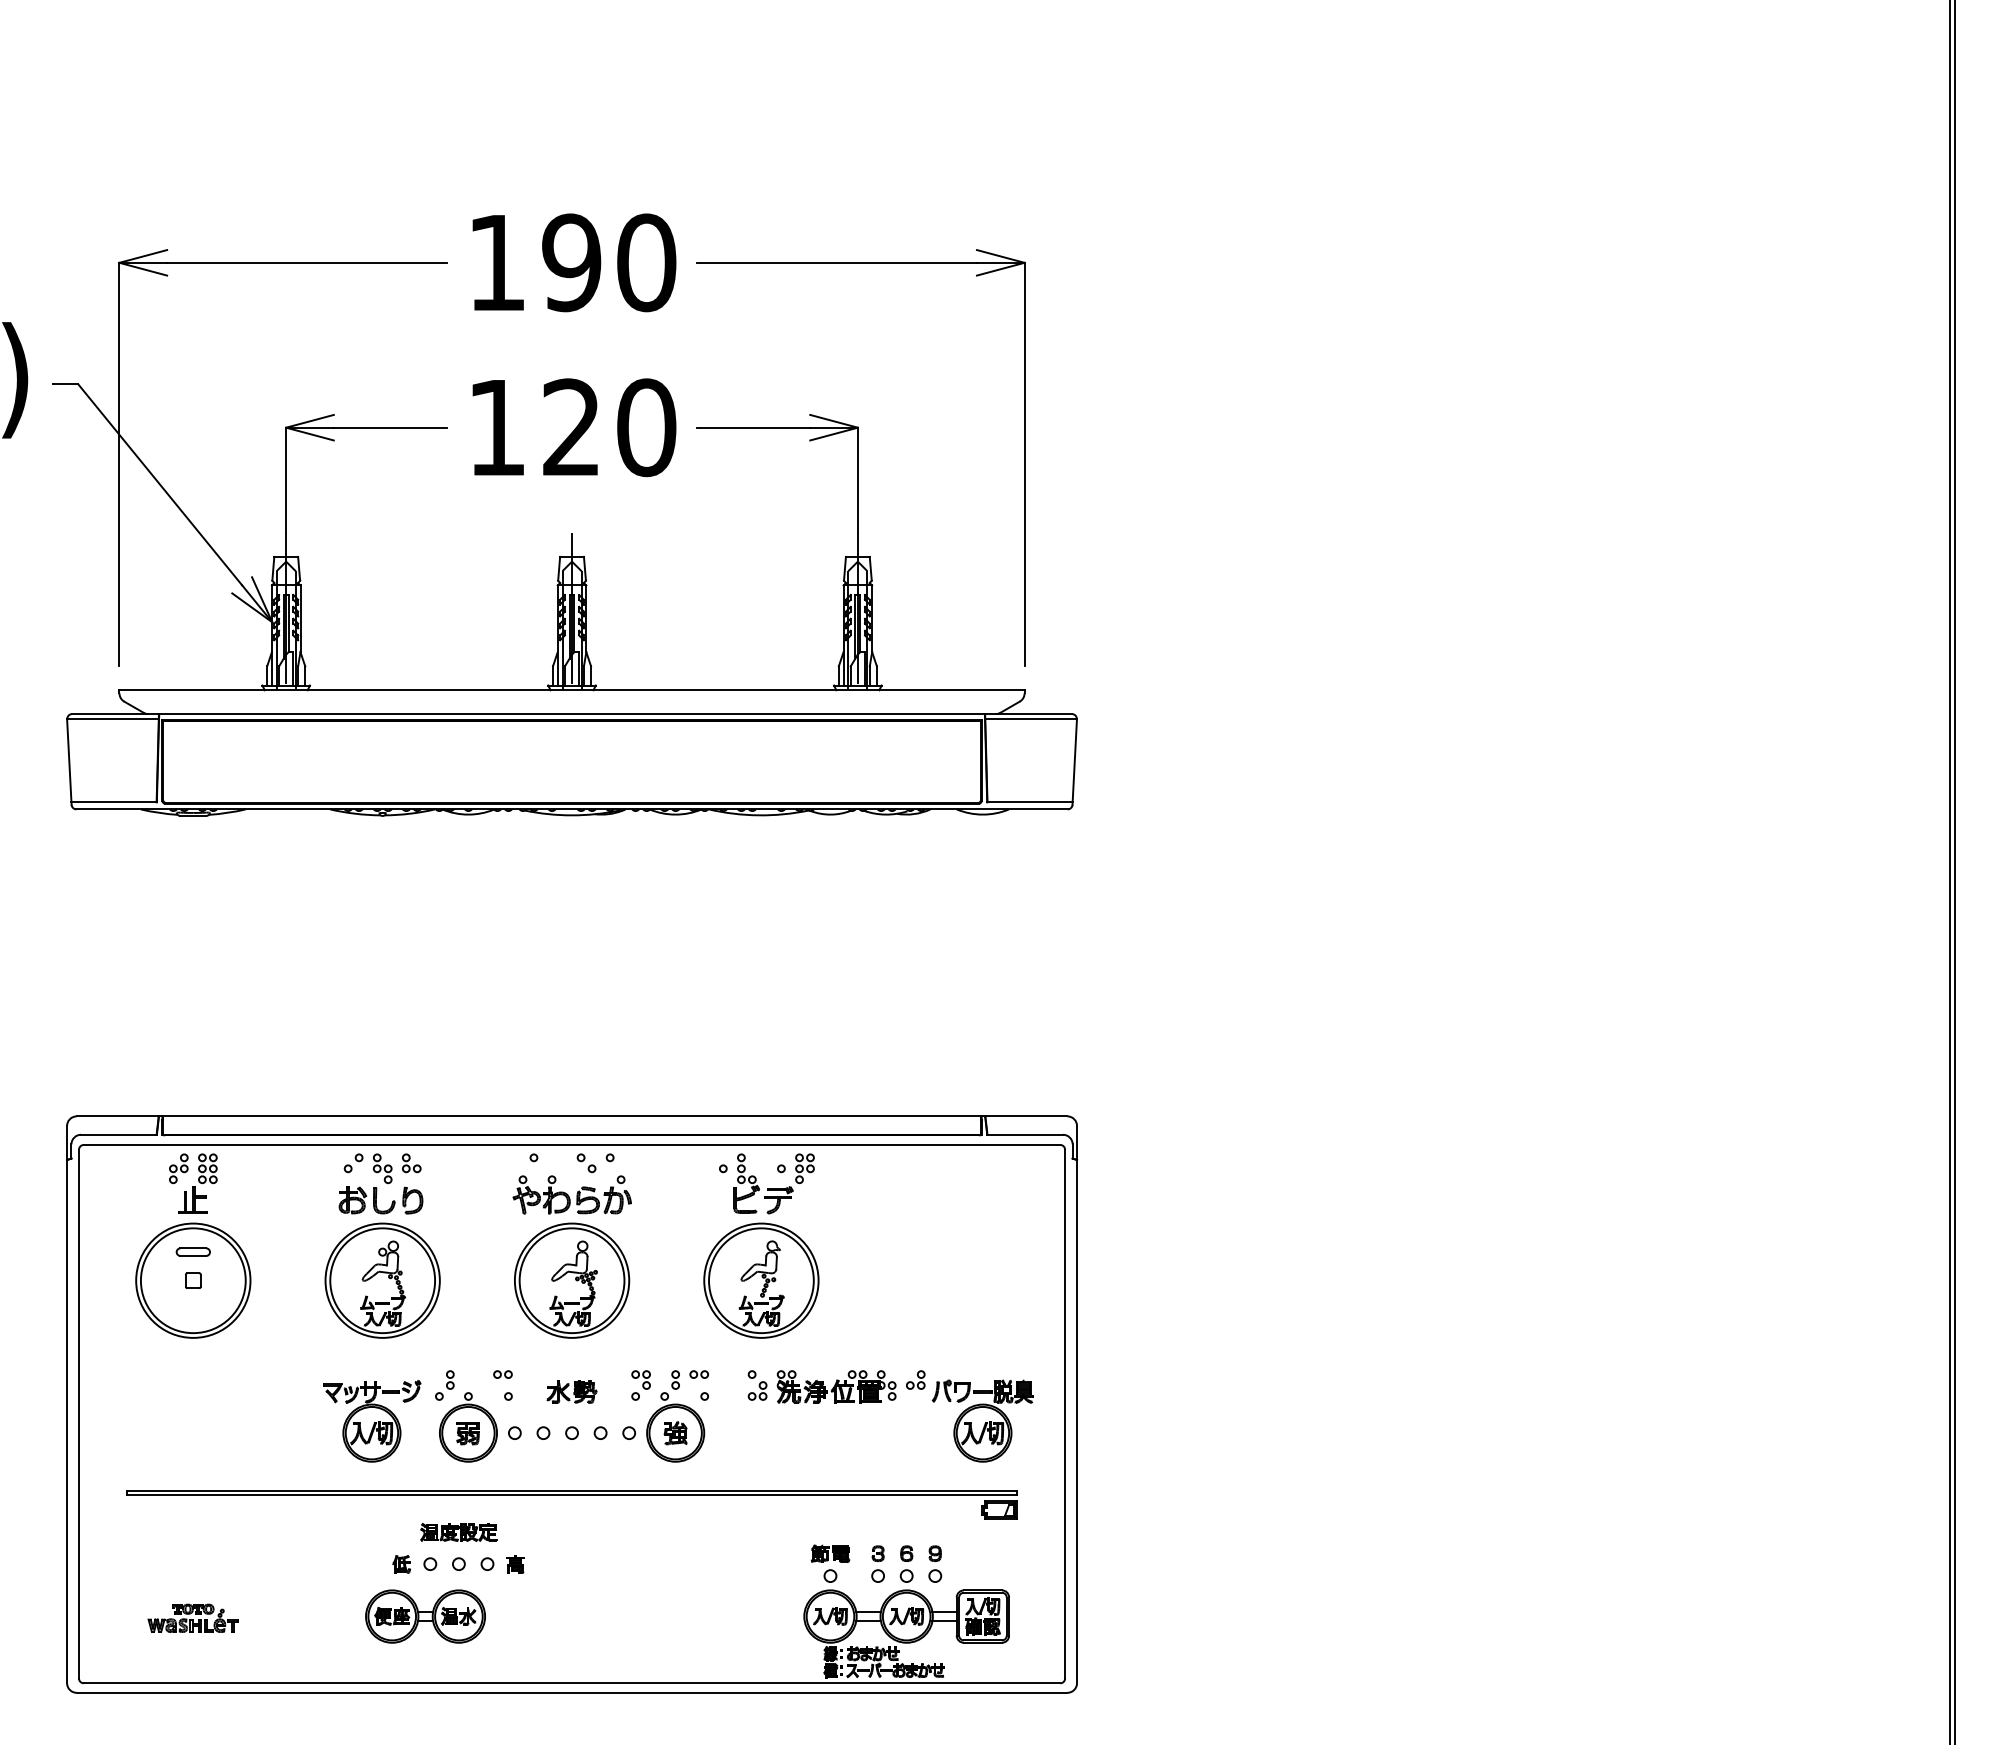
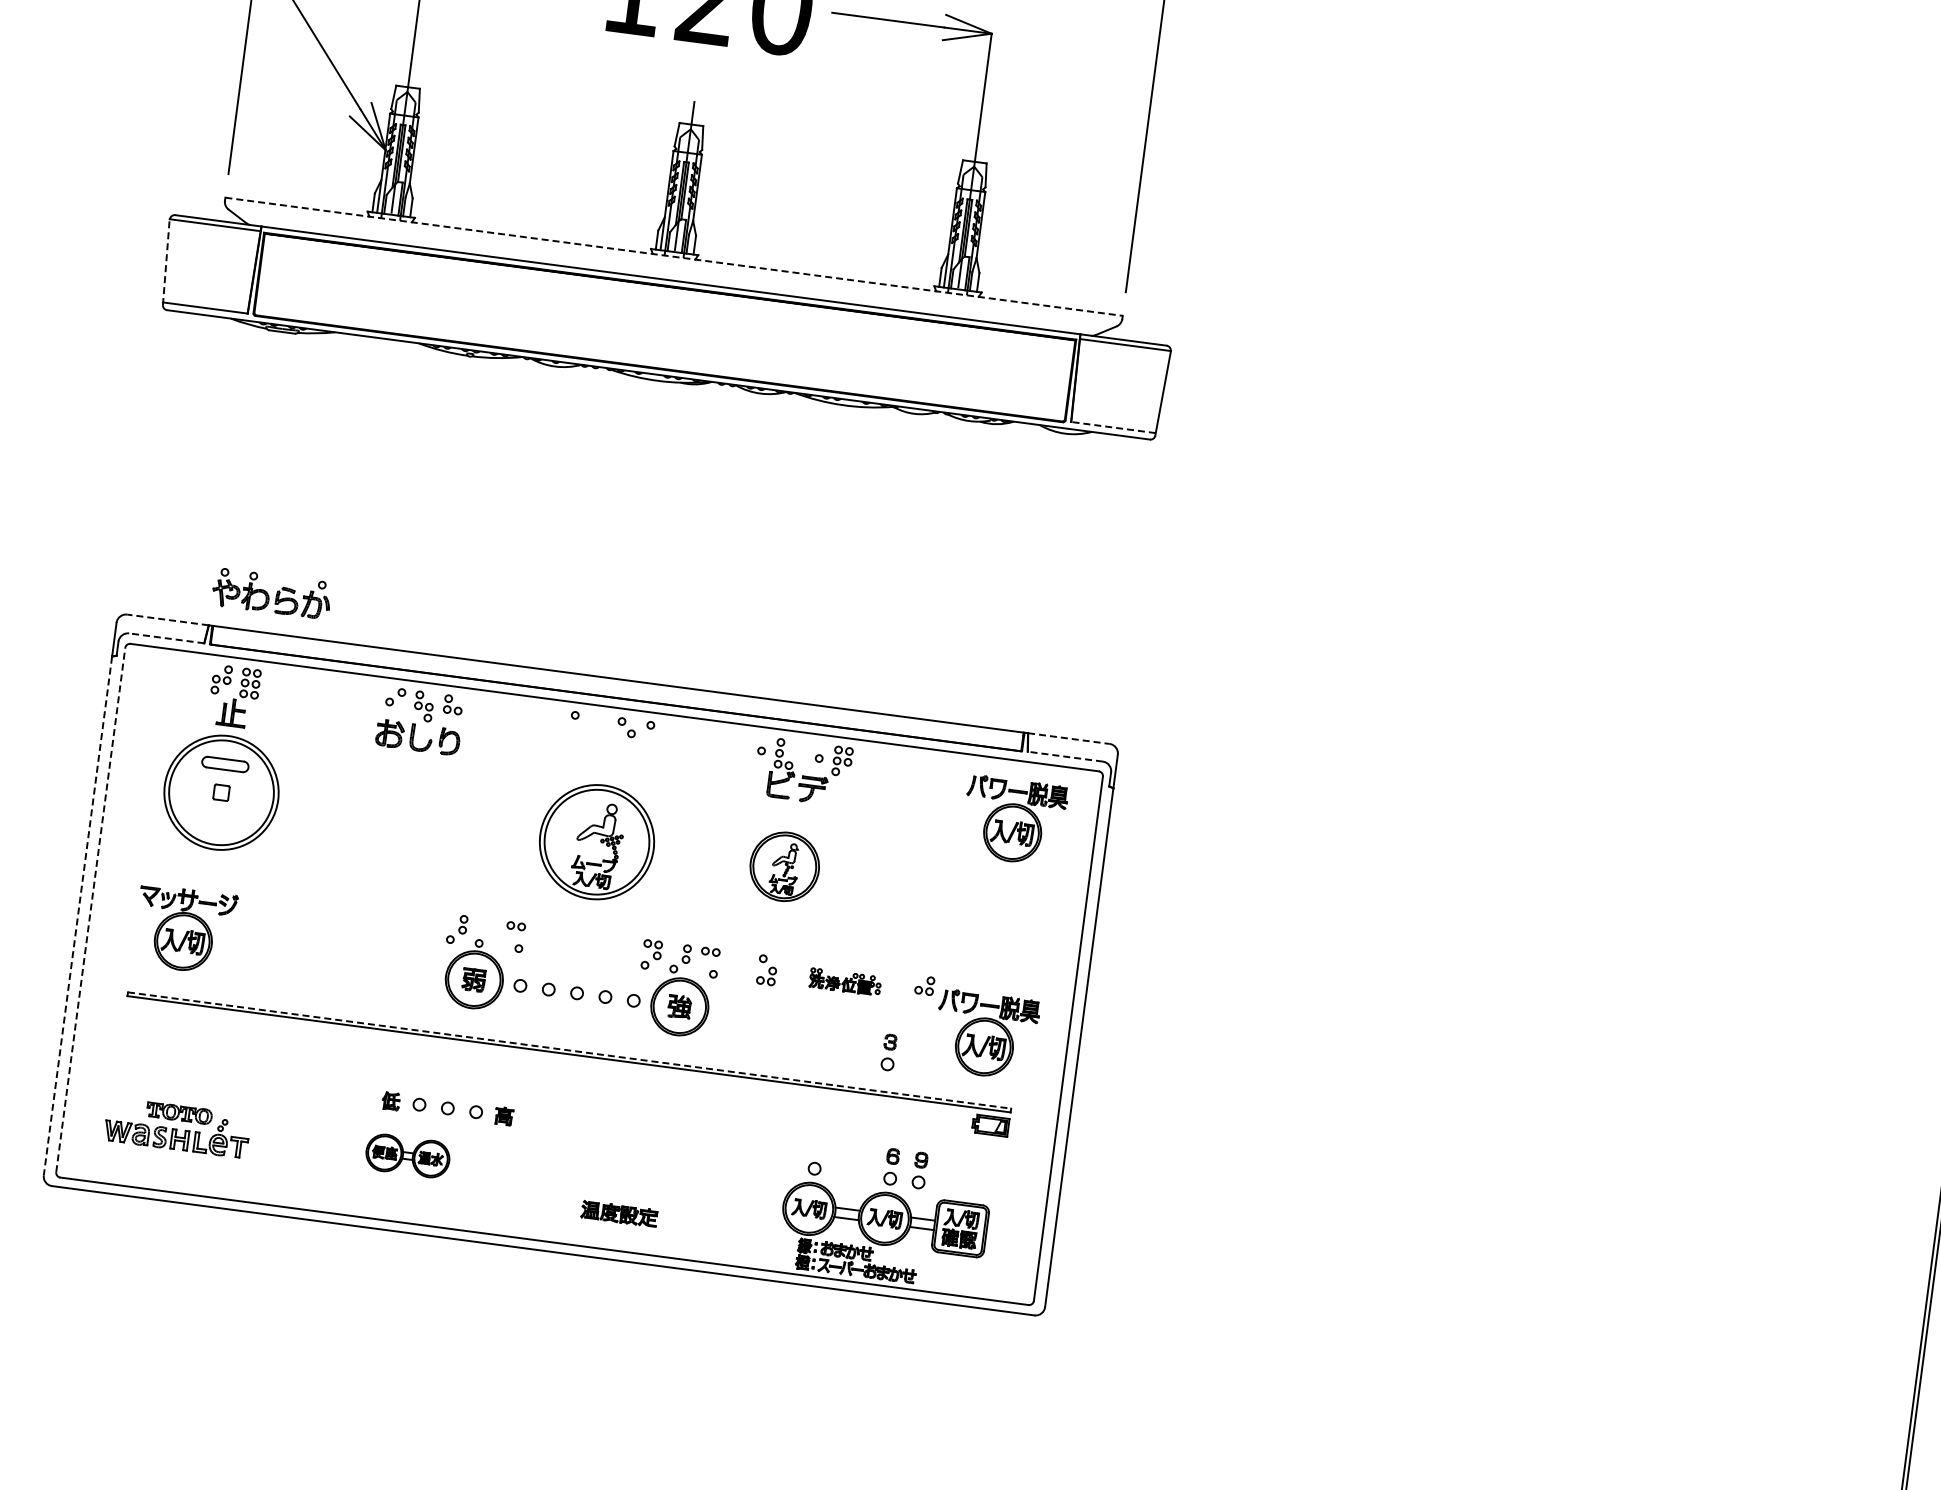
line: (572, 690) -> (674, 257), solid -> dashed
line: (69, 761) -> (166, 261), solid -> dashed
line: (1029, 802) -> (1112, 427), solid -> dashed
line: (117, 1116) -> (167, 620), solid -> dashed
line: (1026, 1116) -> (1068, 738), solid -> dashed
line: (118, 1134) -> (166, 638), solid -> dashed
line: (1025, 1134) -> (1065, 756), solid -> dashed
part: (571, 1194) -> (271, 593), moved
part: (982, 1204) -> (1013, 820), added
part: (192, 1251) -> (224, 763), size x1.4
part: (382, 1280) -> (409, 817), removed
part: (761, 1280) -> (784, 866), size x0.6
part: (836, 1386) -> (845, 981), size x0.6
part: (571, 1391) -> (581, 951), removed
line: (79, 1413) -> (91, 909), solid -> dashed
line: (67, 1421) -> (78, 915), solid -> dashed
part: (372, 1421) -> (185, 930), moved
line: (572, 1490) -> (570, 1050), solid -> dashed
part: (458, 1532) -> (619, 1214), moved
part: (830, 1553) -> (817, 1146), removed
part: (877, 1563) -> (888, 1051), moved
part: (425, 1616) -> (407, 1155), size x0.7
part: (192, 1617) -> (176, 1126), size x1.6

